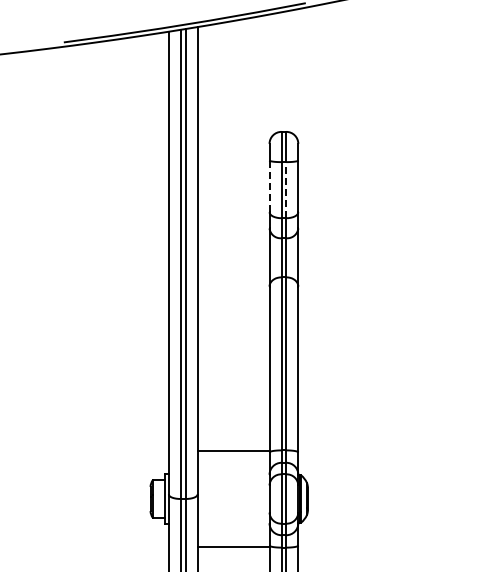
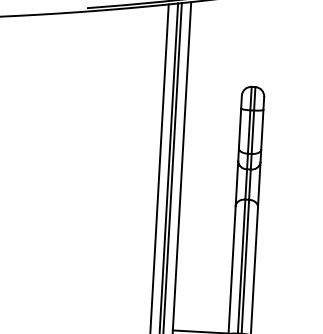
line: (269, 186) -> (240, 128), dashed -> solid
line: (286, 189) -> (253, 131), dashed -> solid

